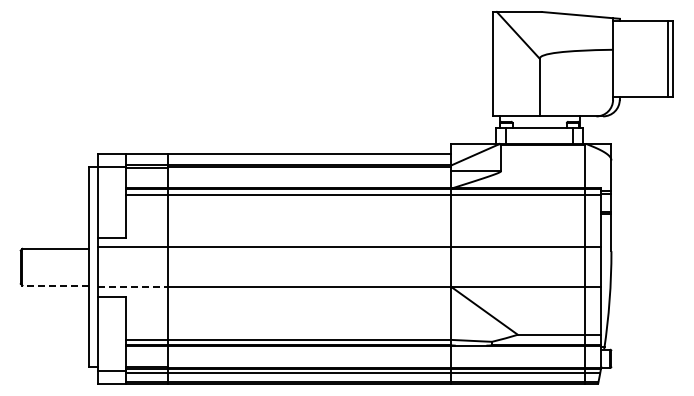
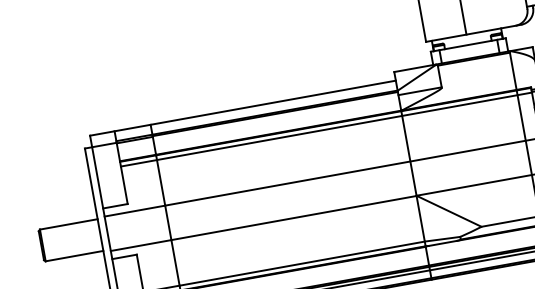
line: (55, 285) -> (74, 256), dashed -> solid
line: (133, 287) -> (141, 245), dashed -> solid

